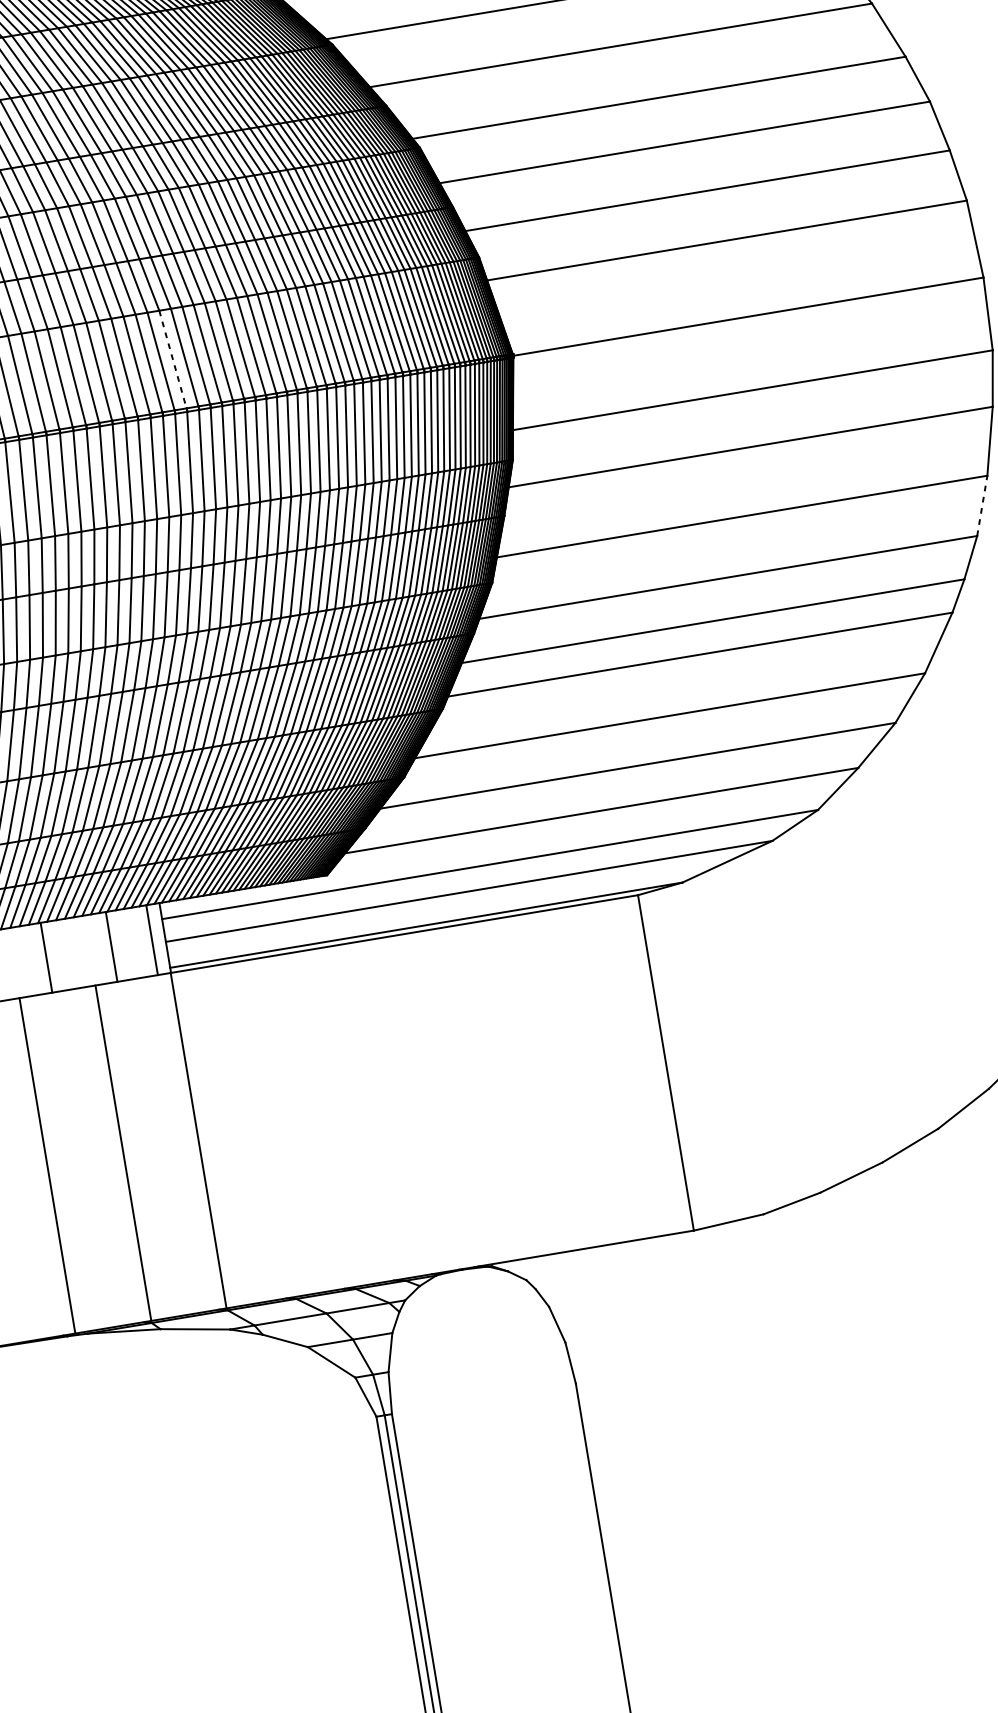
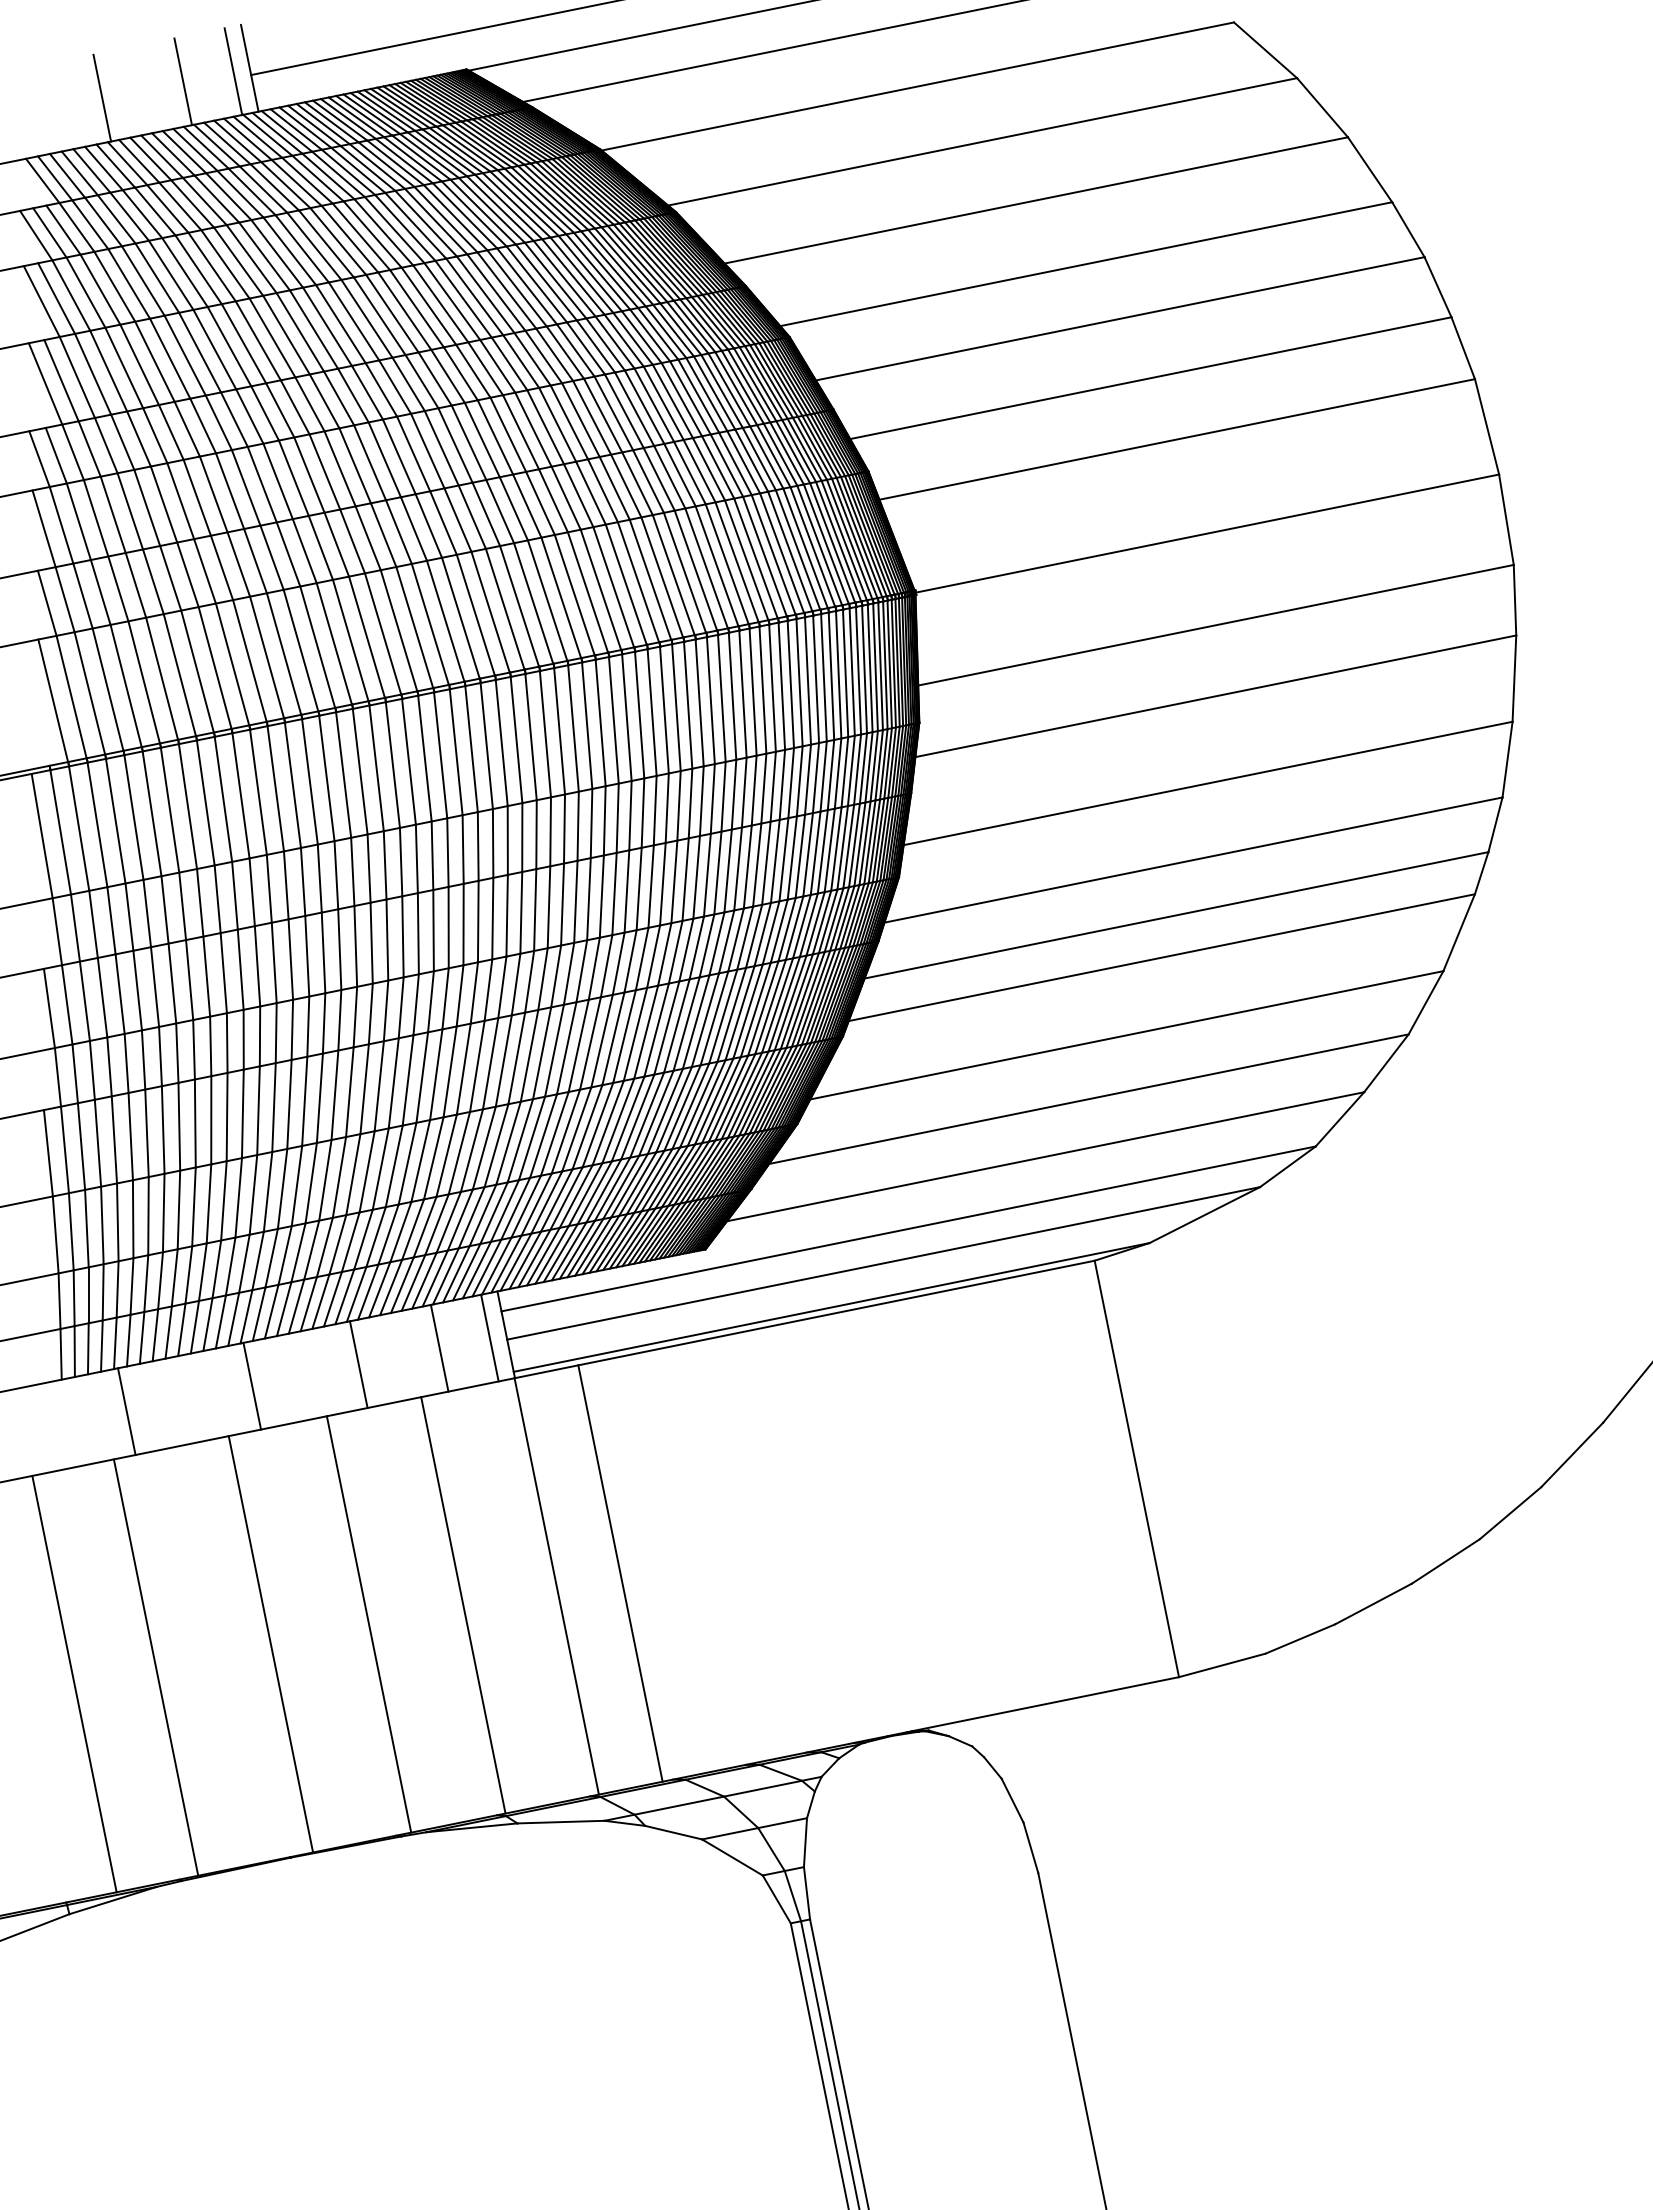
line: (172, 359) -> (490, 612), dashed -> solid
line: (982, 505) -> (1507, 759), dashed -> solid
line: (249, 1132) -> (620, 1573), added

